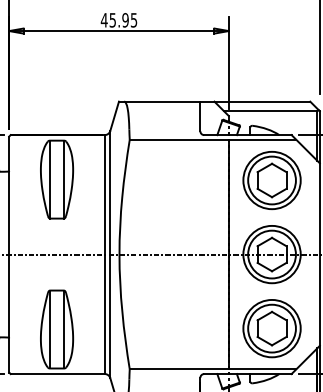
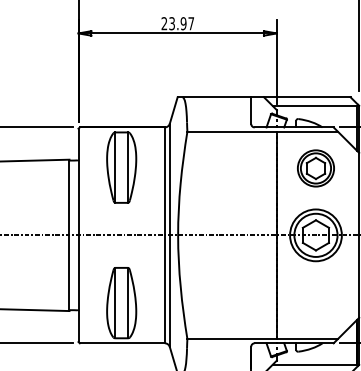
text: (118, 20) -> (177, 23), 45.95 -> 23.97
part: (271, 180) -> (315, 168), size x0.7
part: (271, 328) -> (315, 302), removed

